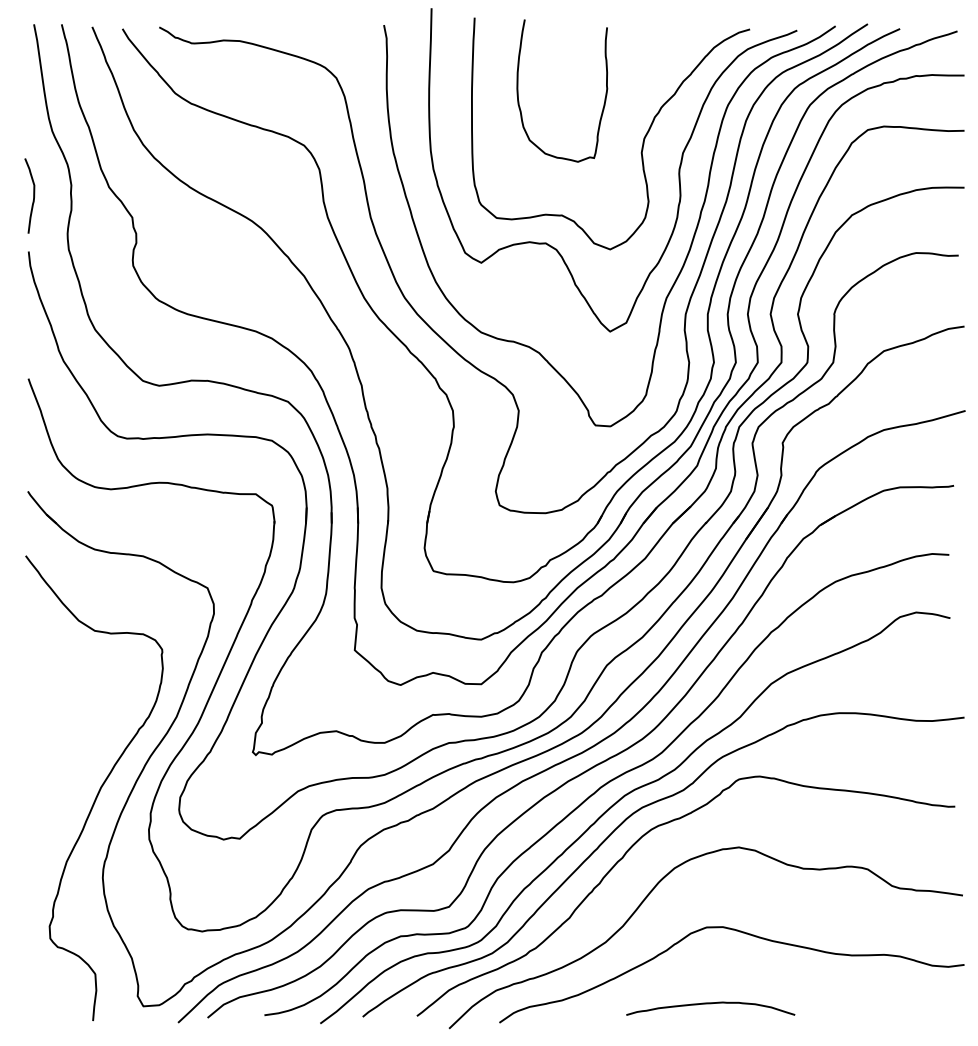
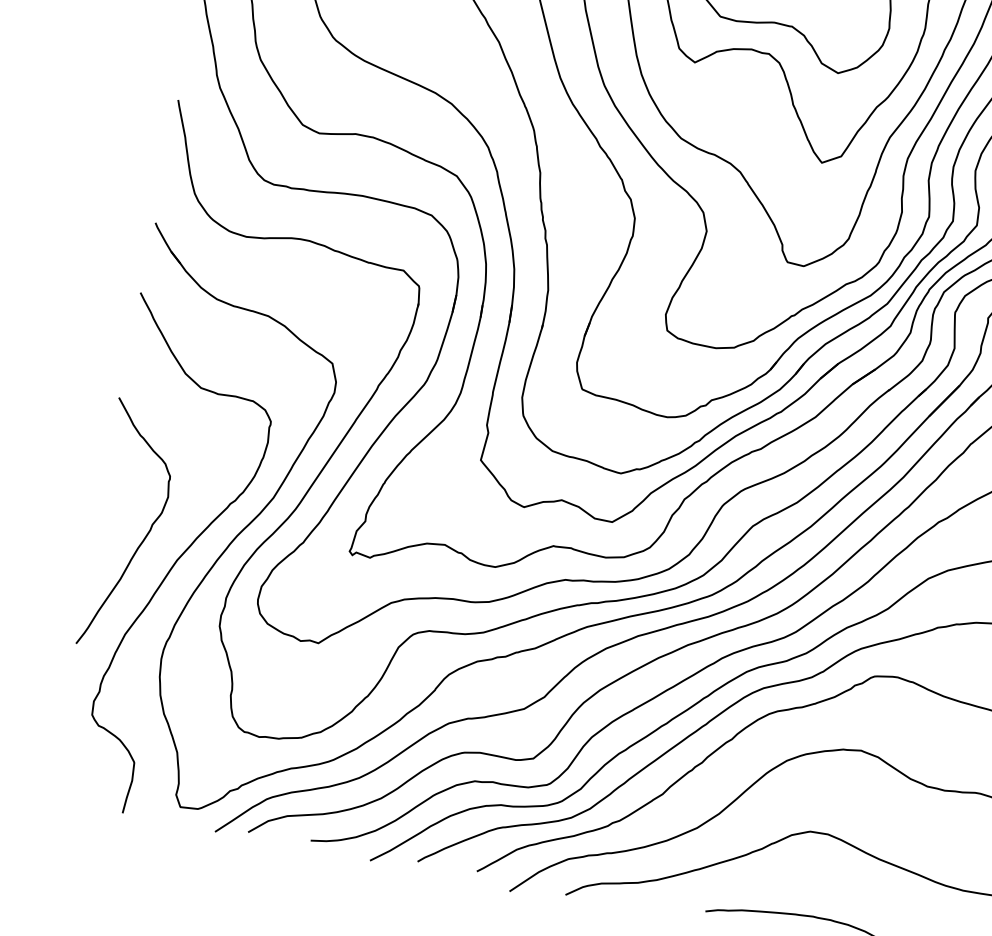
curve: (68, 771) -> (144, 536), added

